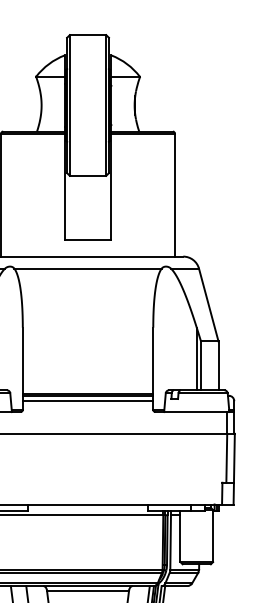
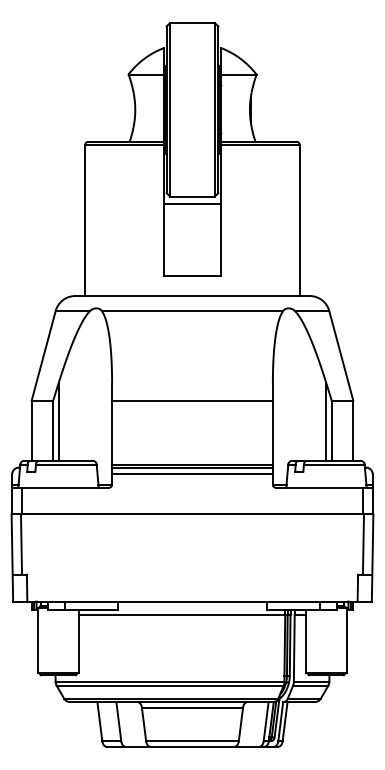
line: (88, 181) -> (192, 203), added
line: (88, 341) -> (192, 400), added

